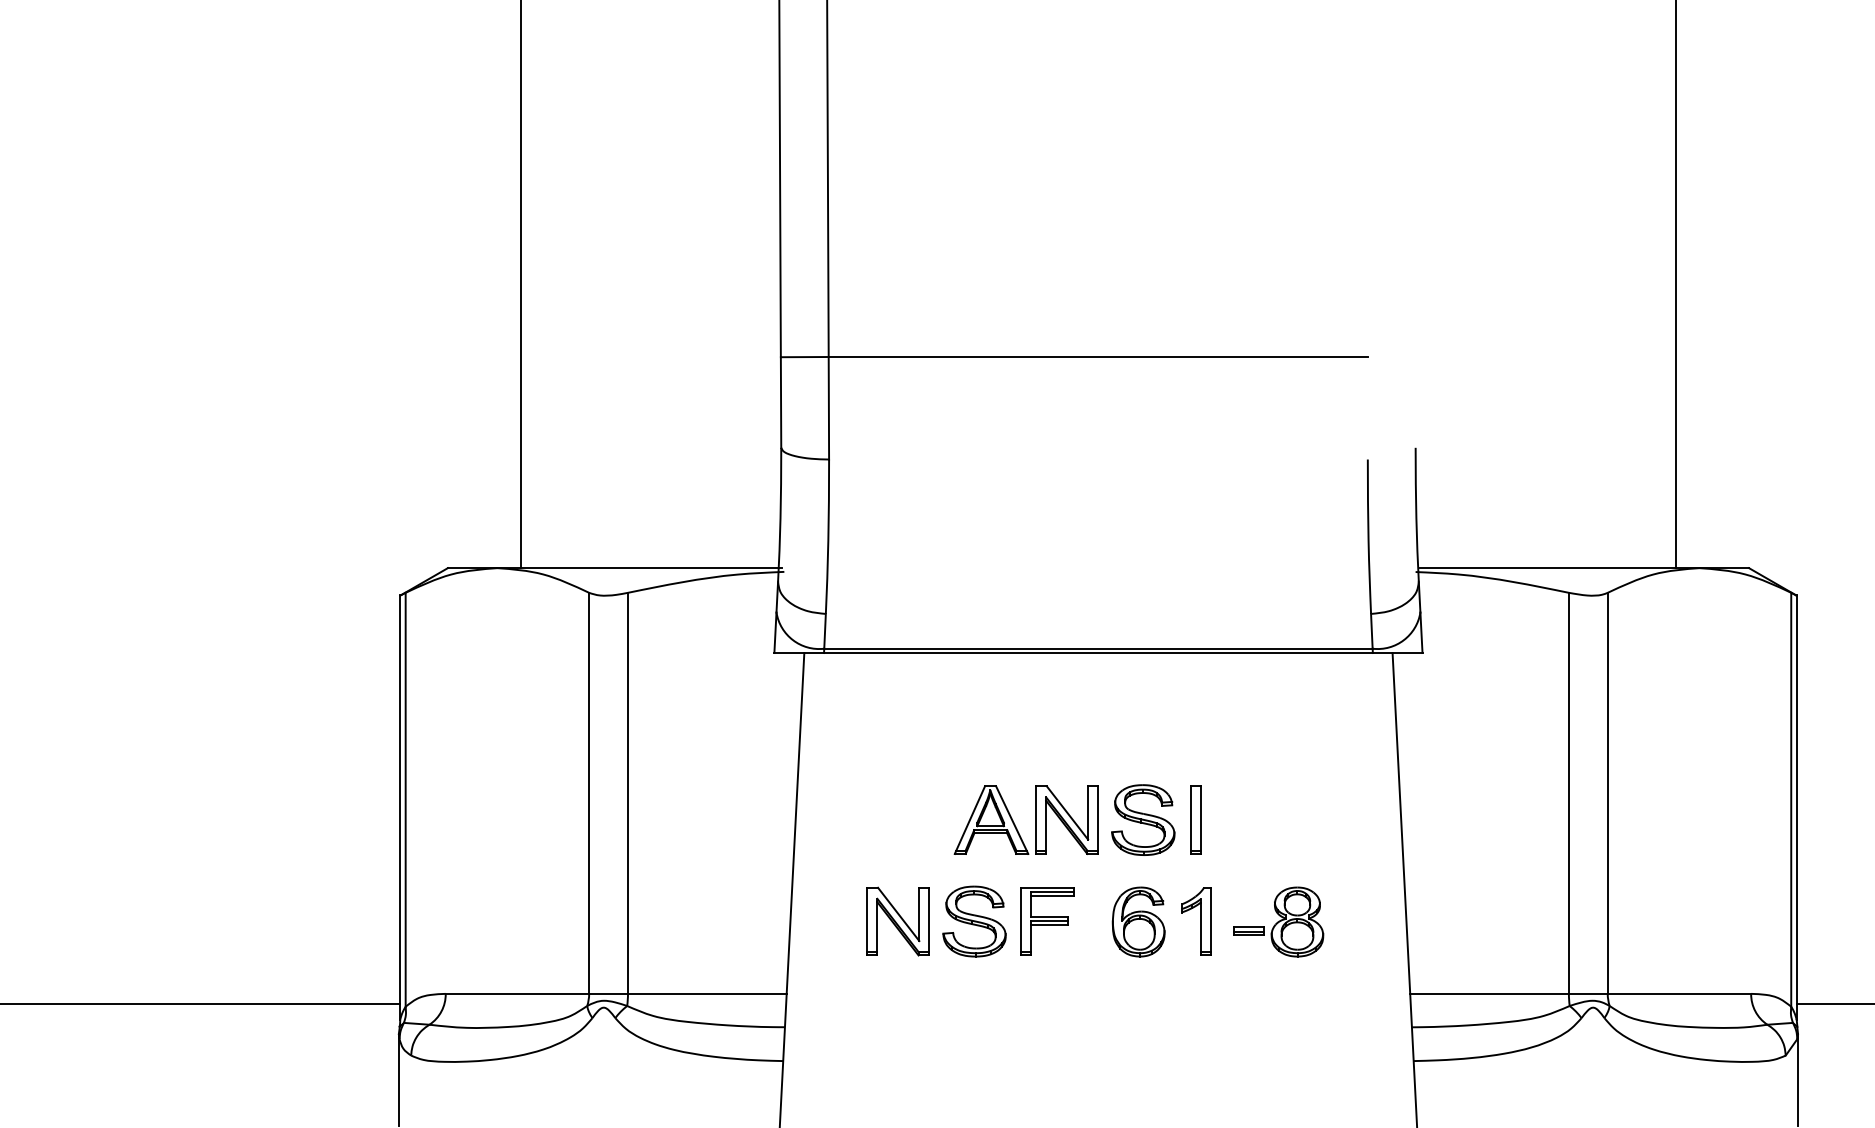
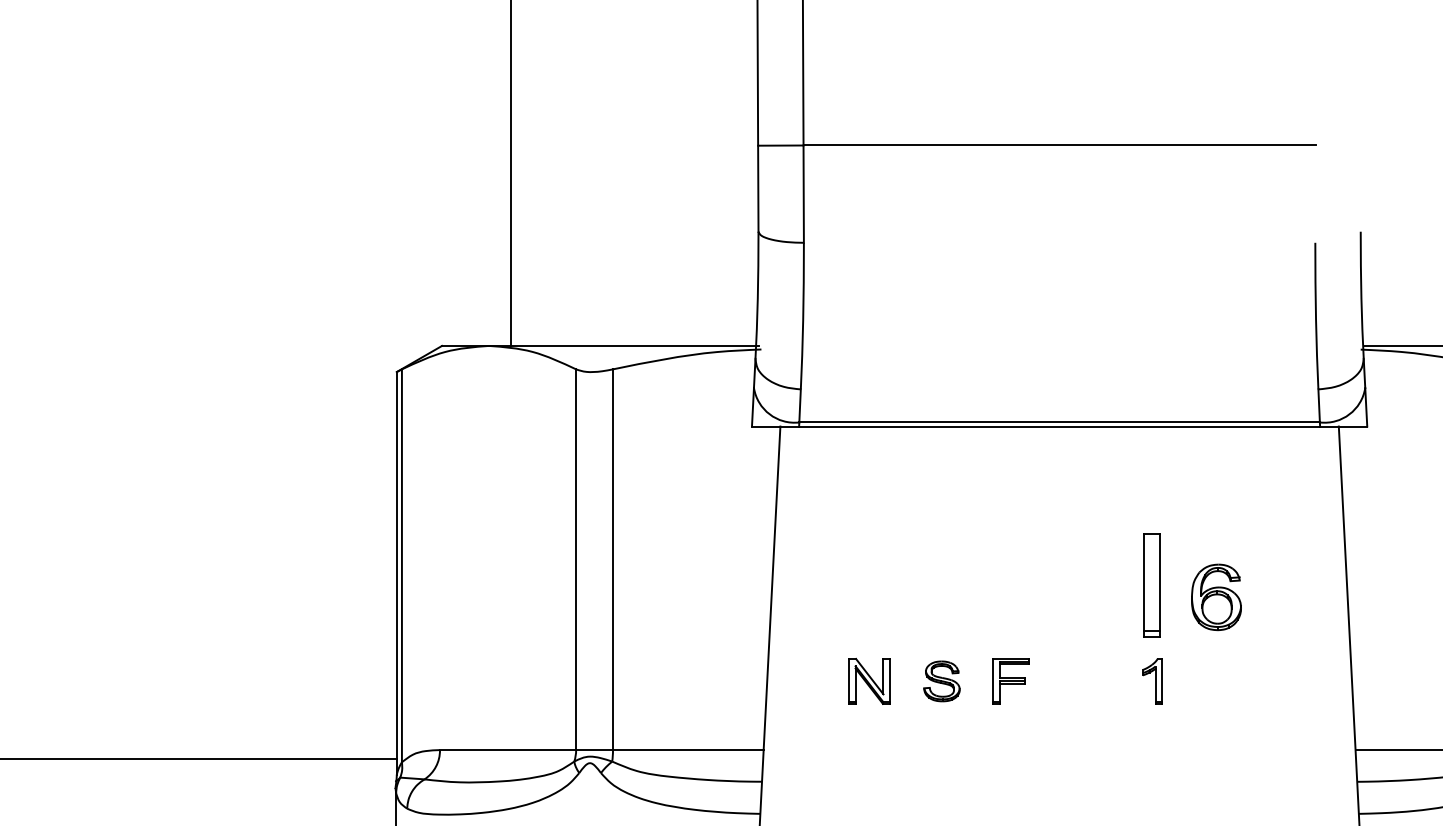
part: (1035, 819) -> (999, 584), removed
part: (1143, 819) -> (1102, 584), removed
part: (1195, 819) -> (1151, 584), size x1.6
part: (897, 921) -> (868, 681), size x0.7
part: (974, 921) -> (941, 681), size x0.6
part: (1047, 921) -> (1011, 681), size x0.7
part: (1138, 921) -> (1216, 596), moved
part: (1196, 921) -> (1152, 681), size x0.7
part: (1278, 921) -> (1230, 681), removed

